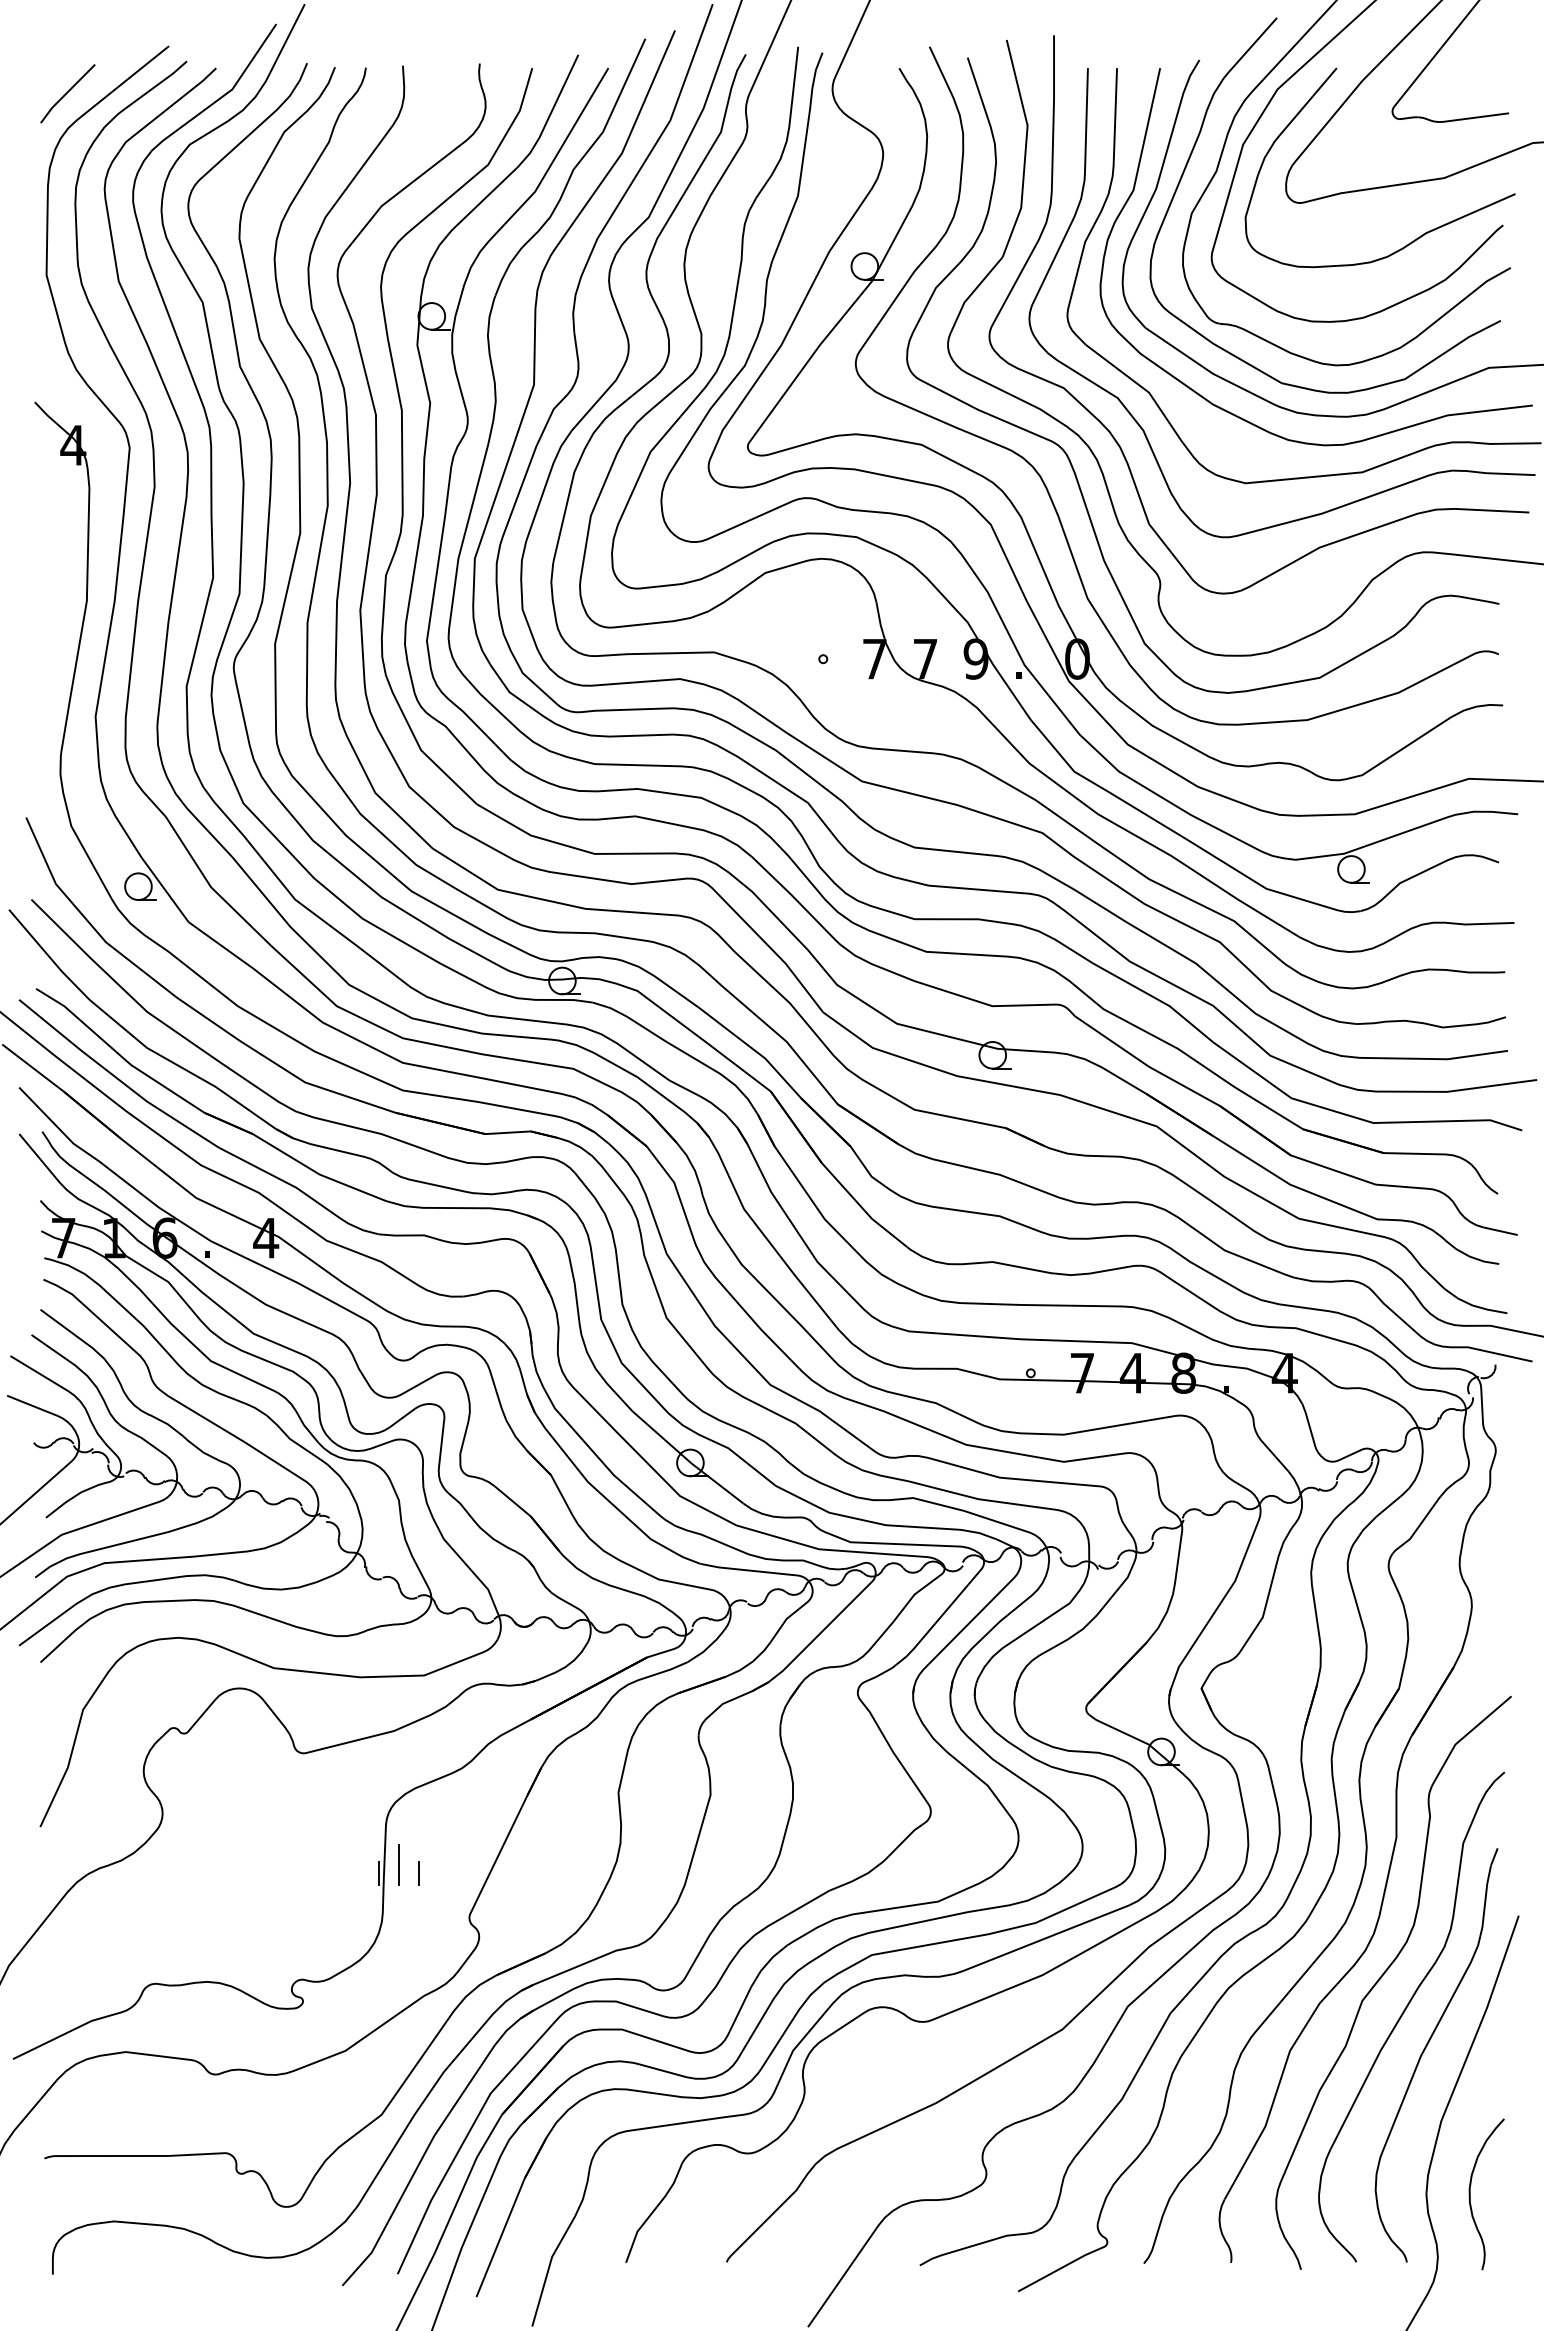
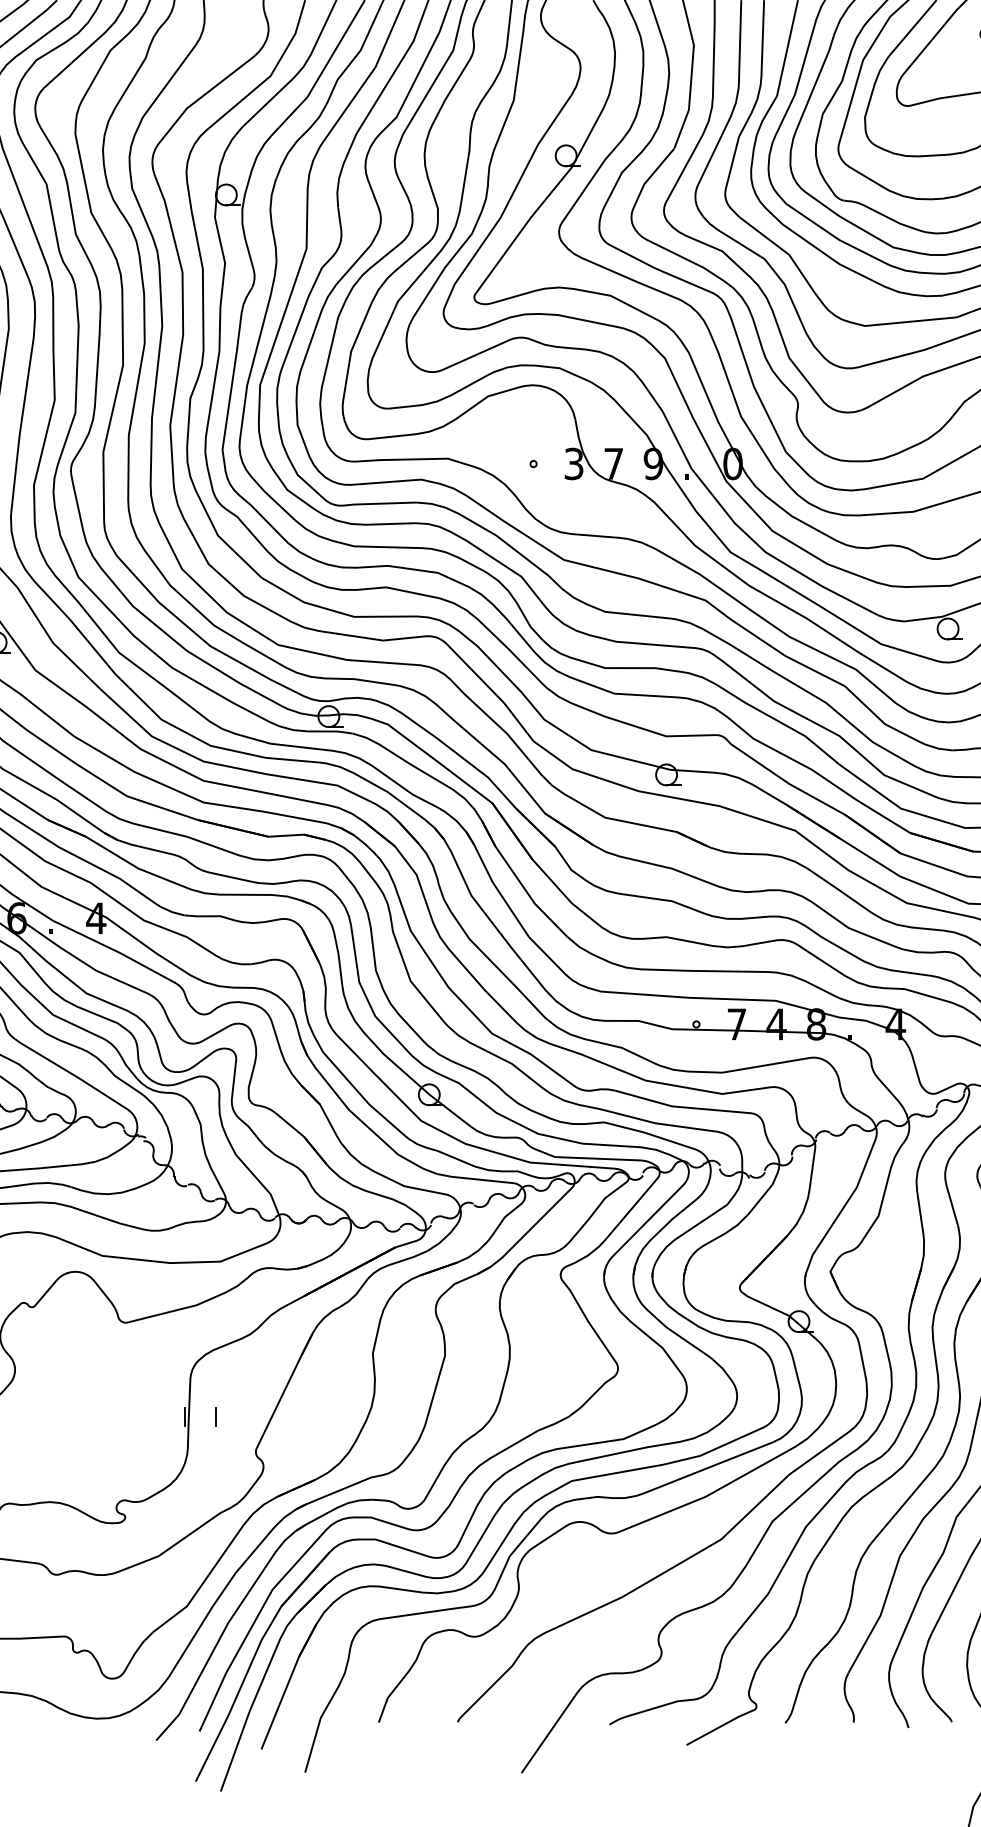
text: (874, 658) -> (573, 463), 7 -> 3
line: (398, 1864) -> (200, 1409), removed

